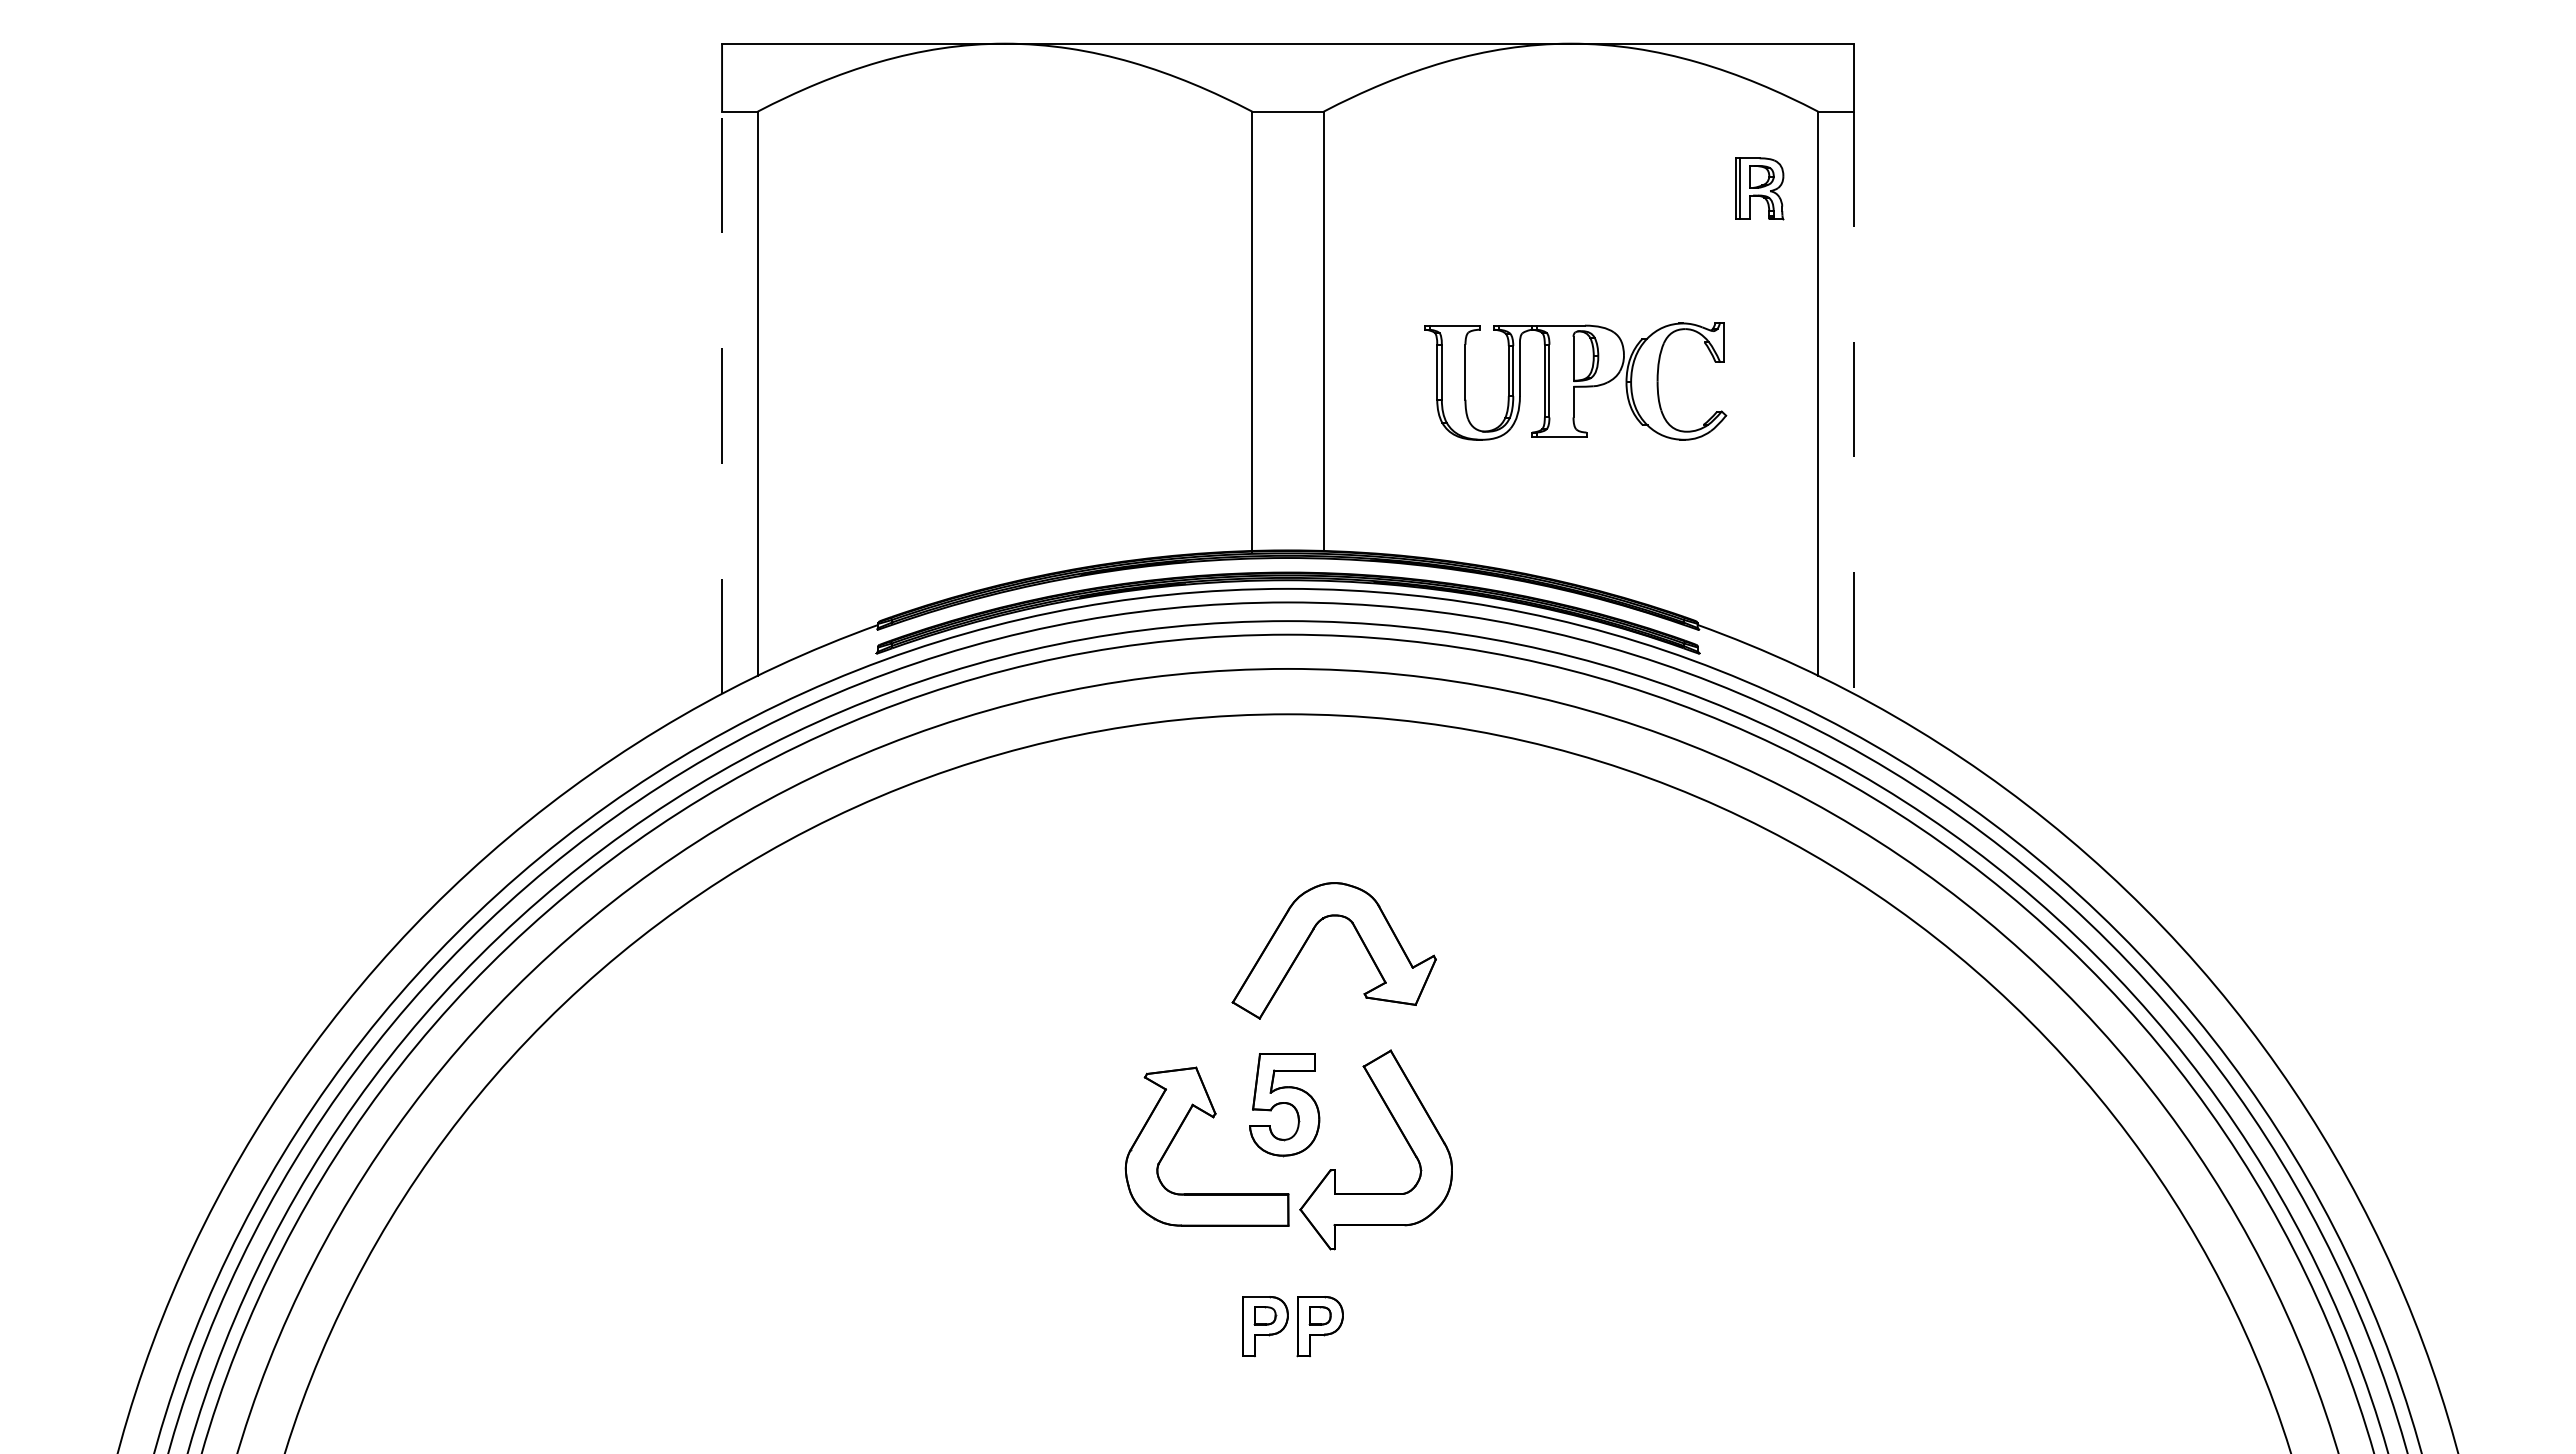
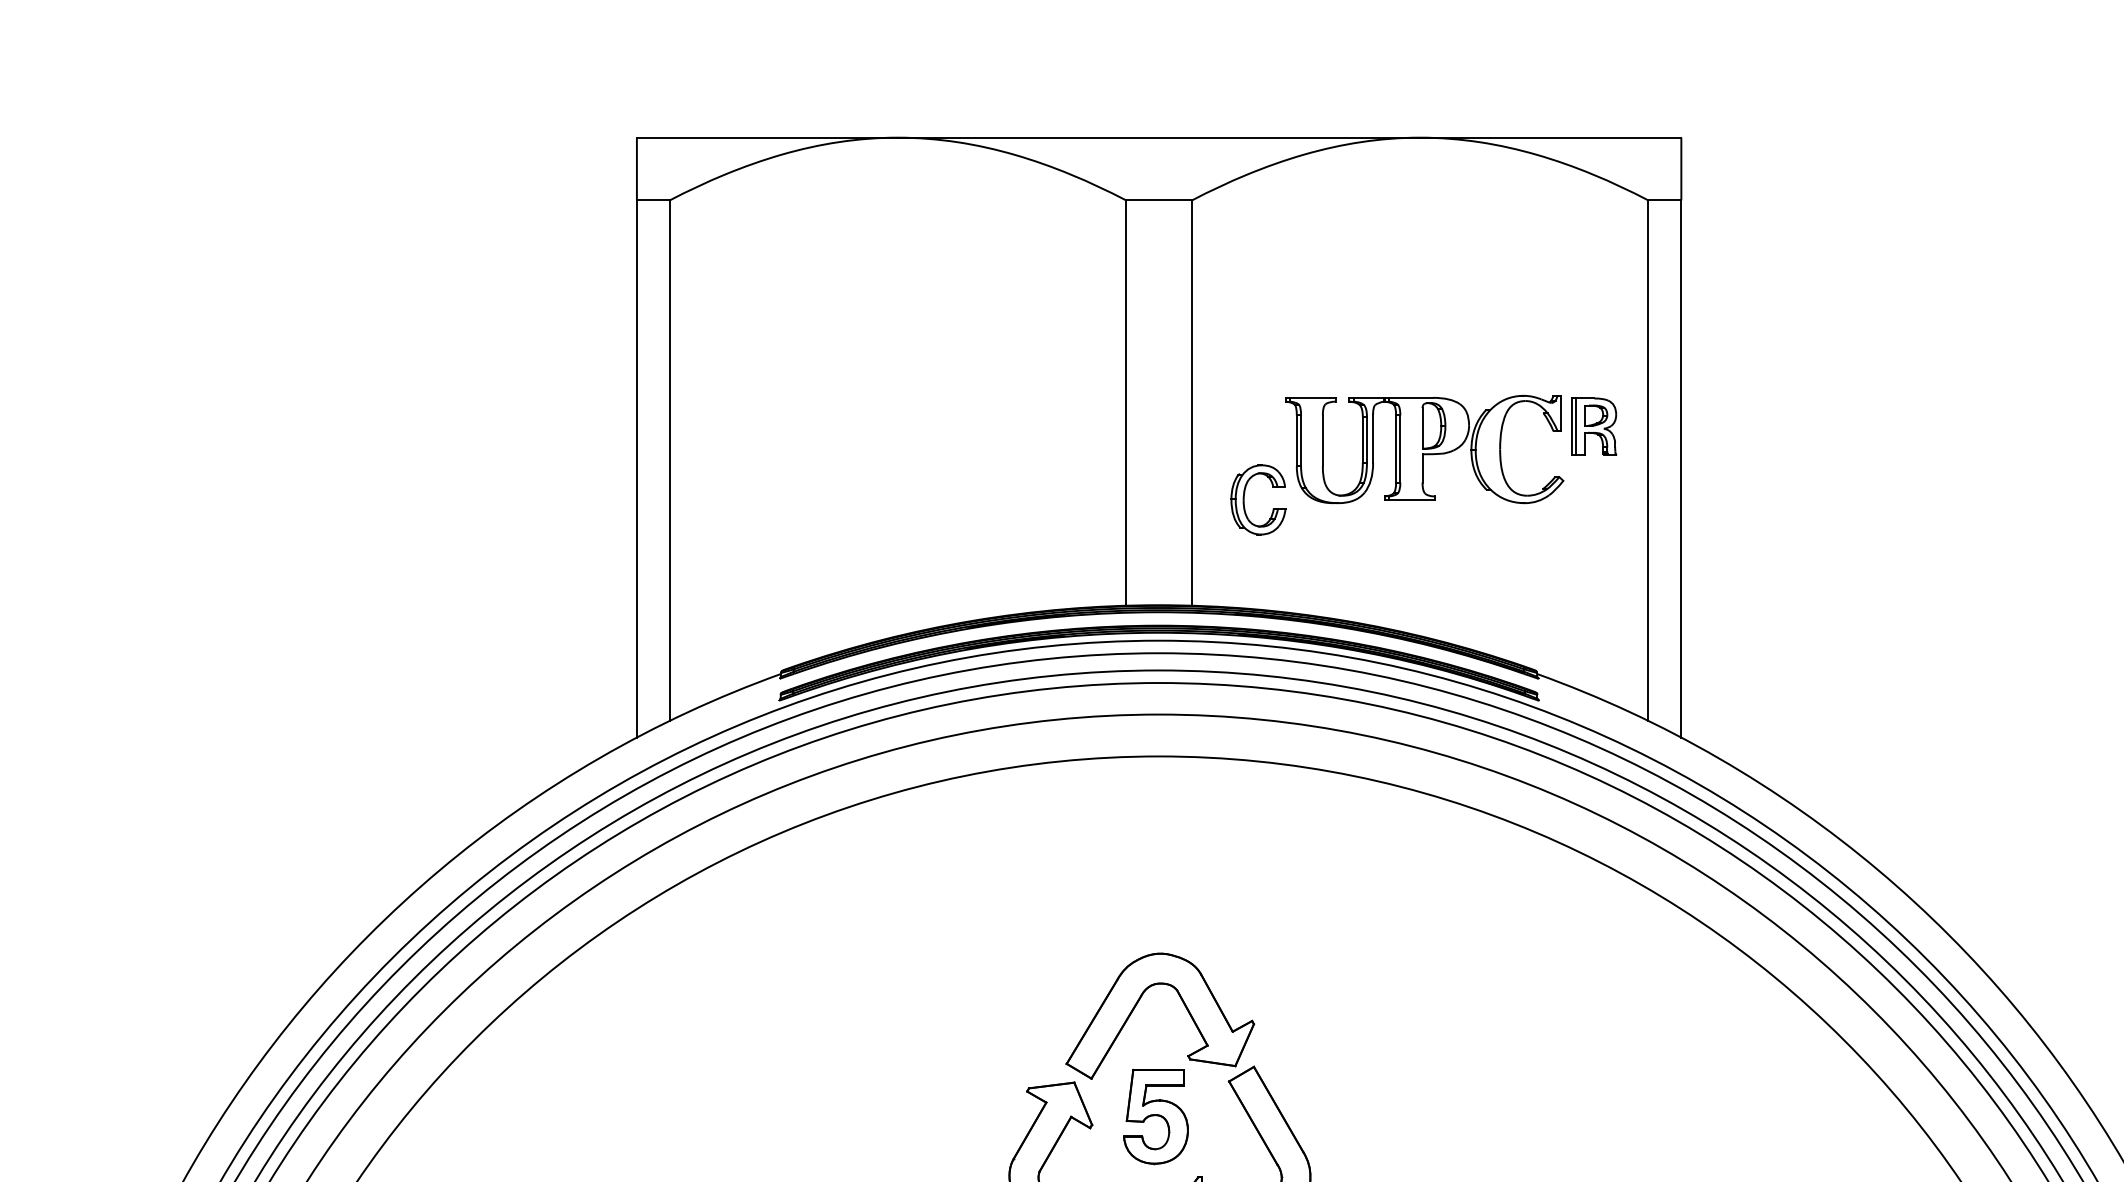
part: (1759, 188) -> (1594, 426), moved
line: (722, 402) -> (637, 468), dashed -> solid
line: (1854, 403) -> (1681, 469), dashed -> solid
part: (1380, 435) -> (1244, 499), added
part: (1309, 938) -> (1137, 1004), moved

